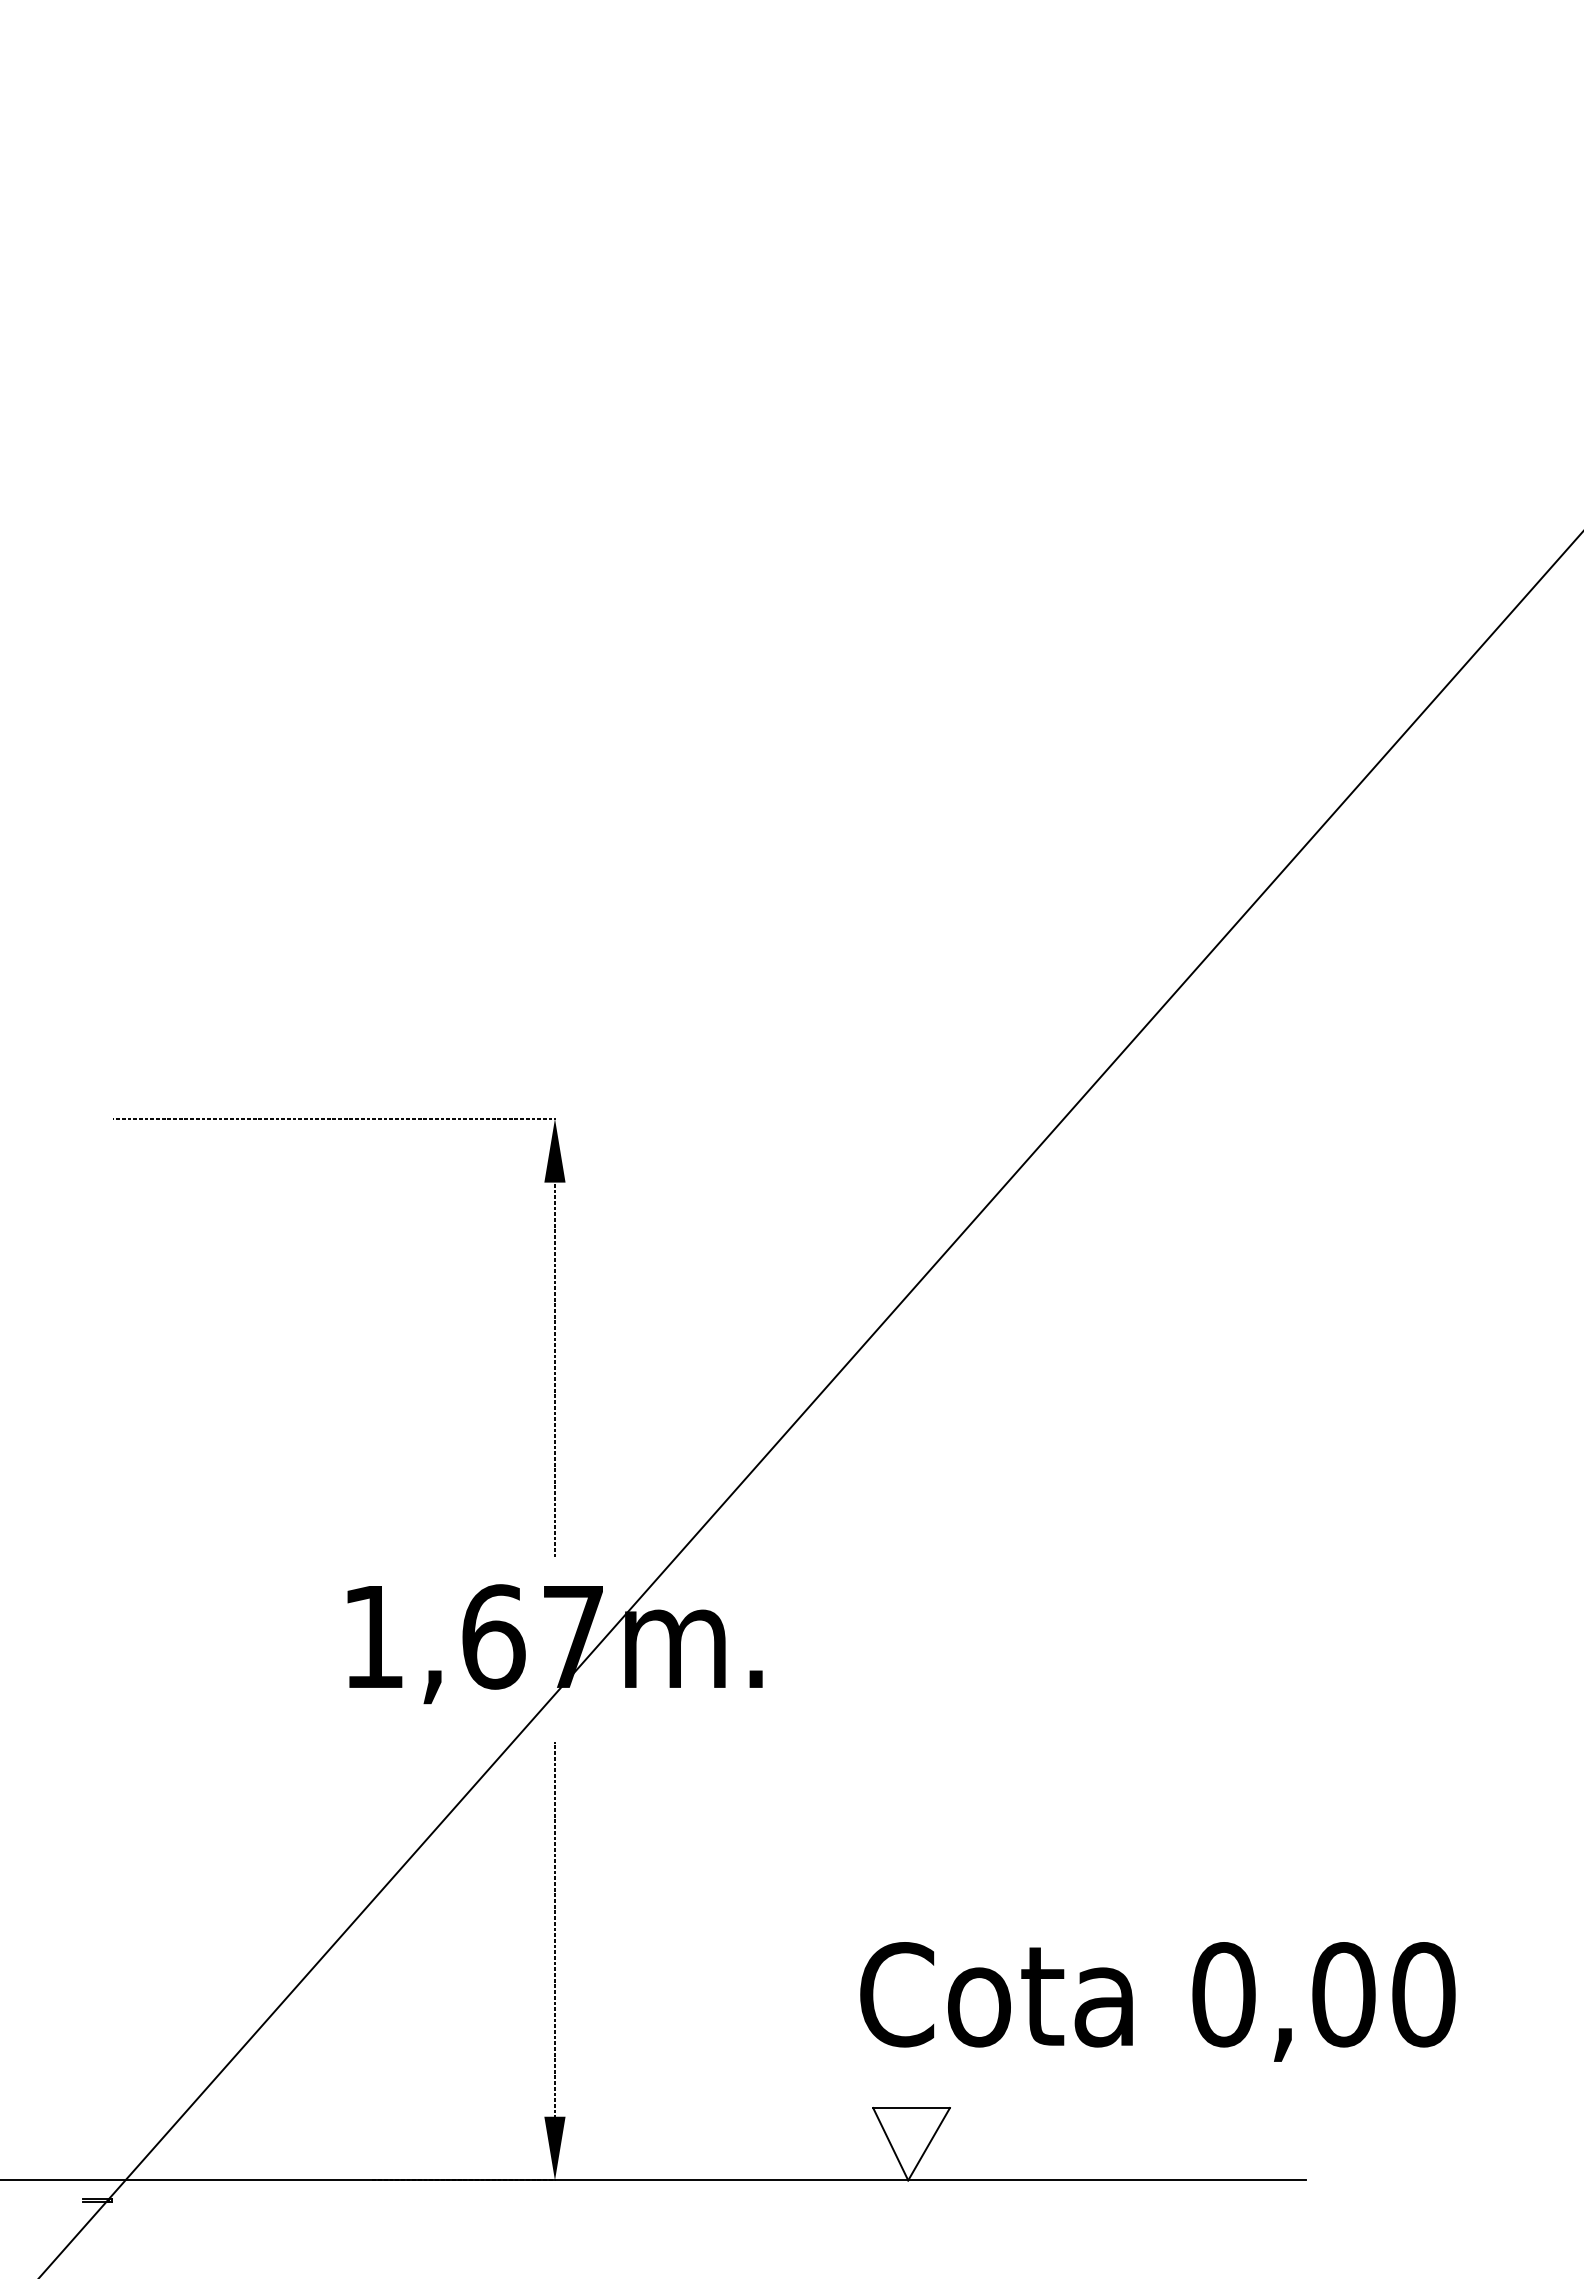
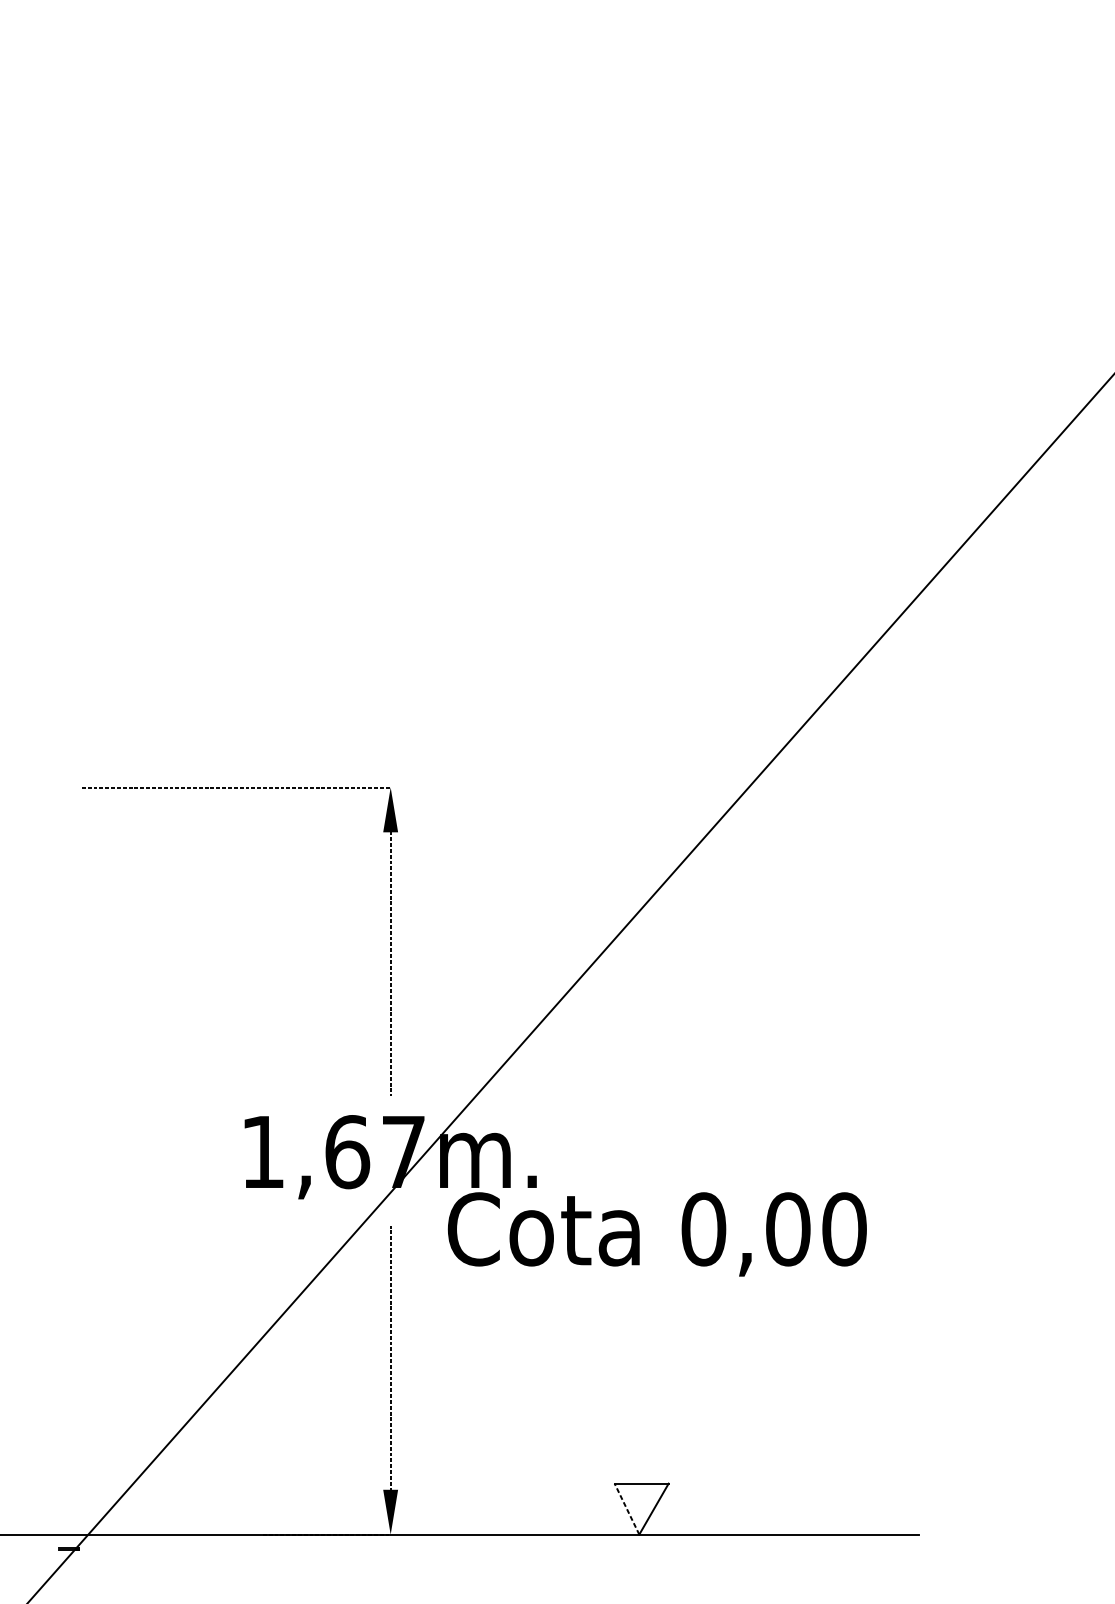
text: (1157, 2001) -> (657, 1234), moved
line: (890, 2143) -> (626, 1508), solid -> dashed

